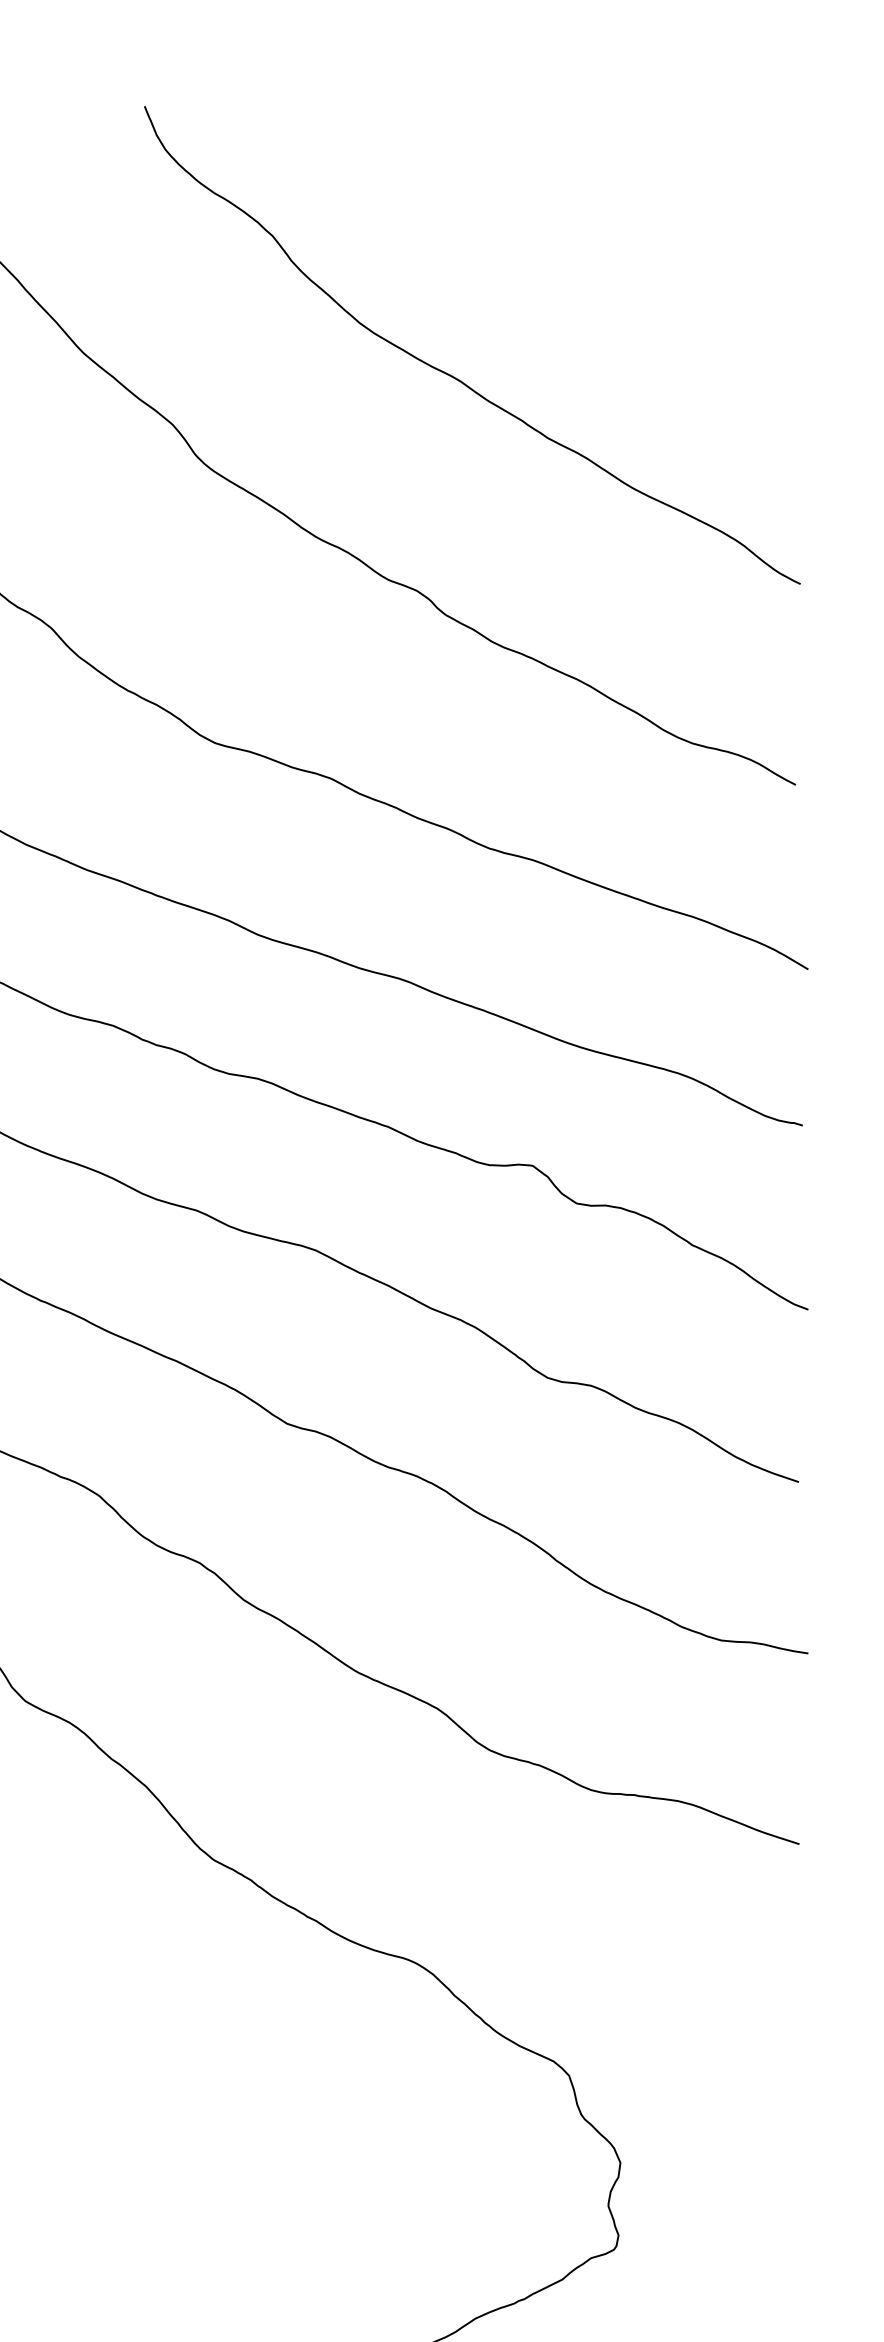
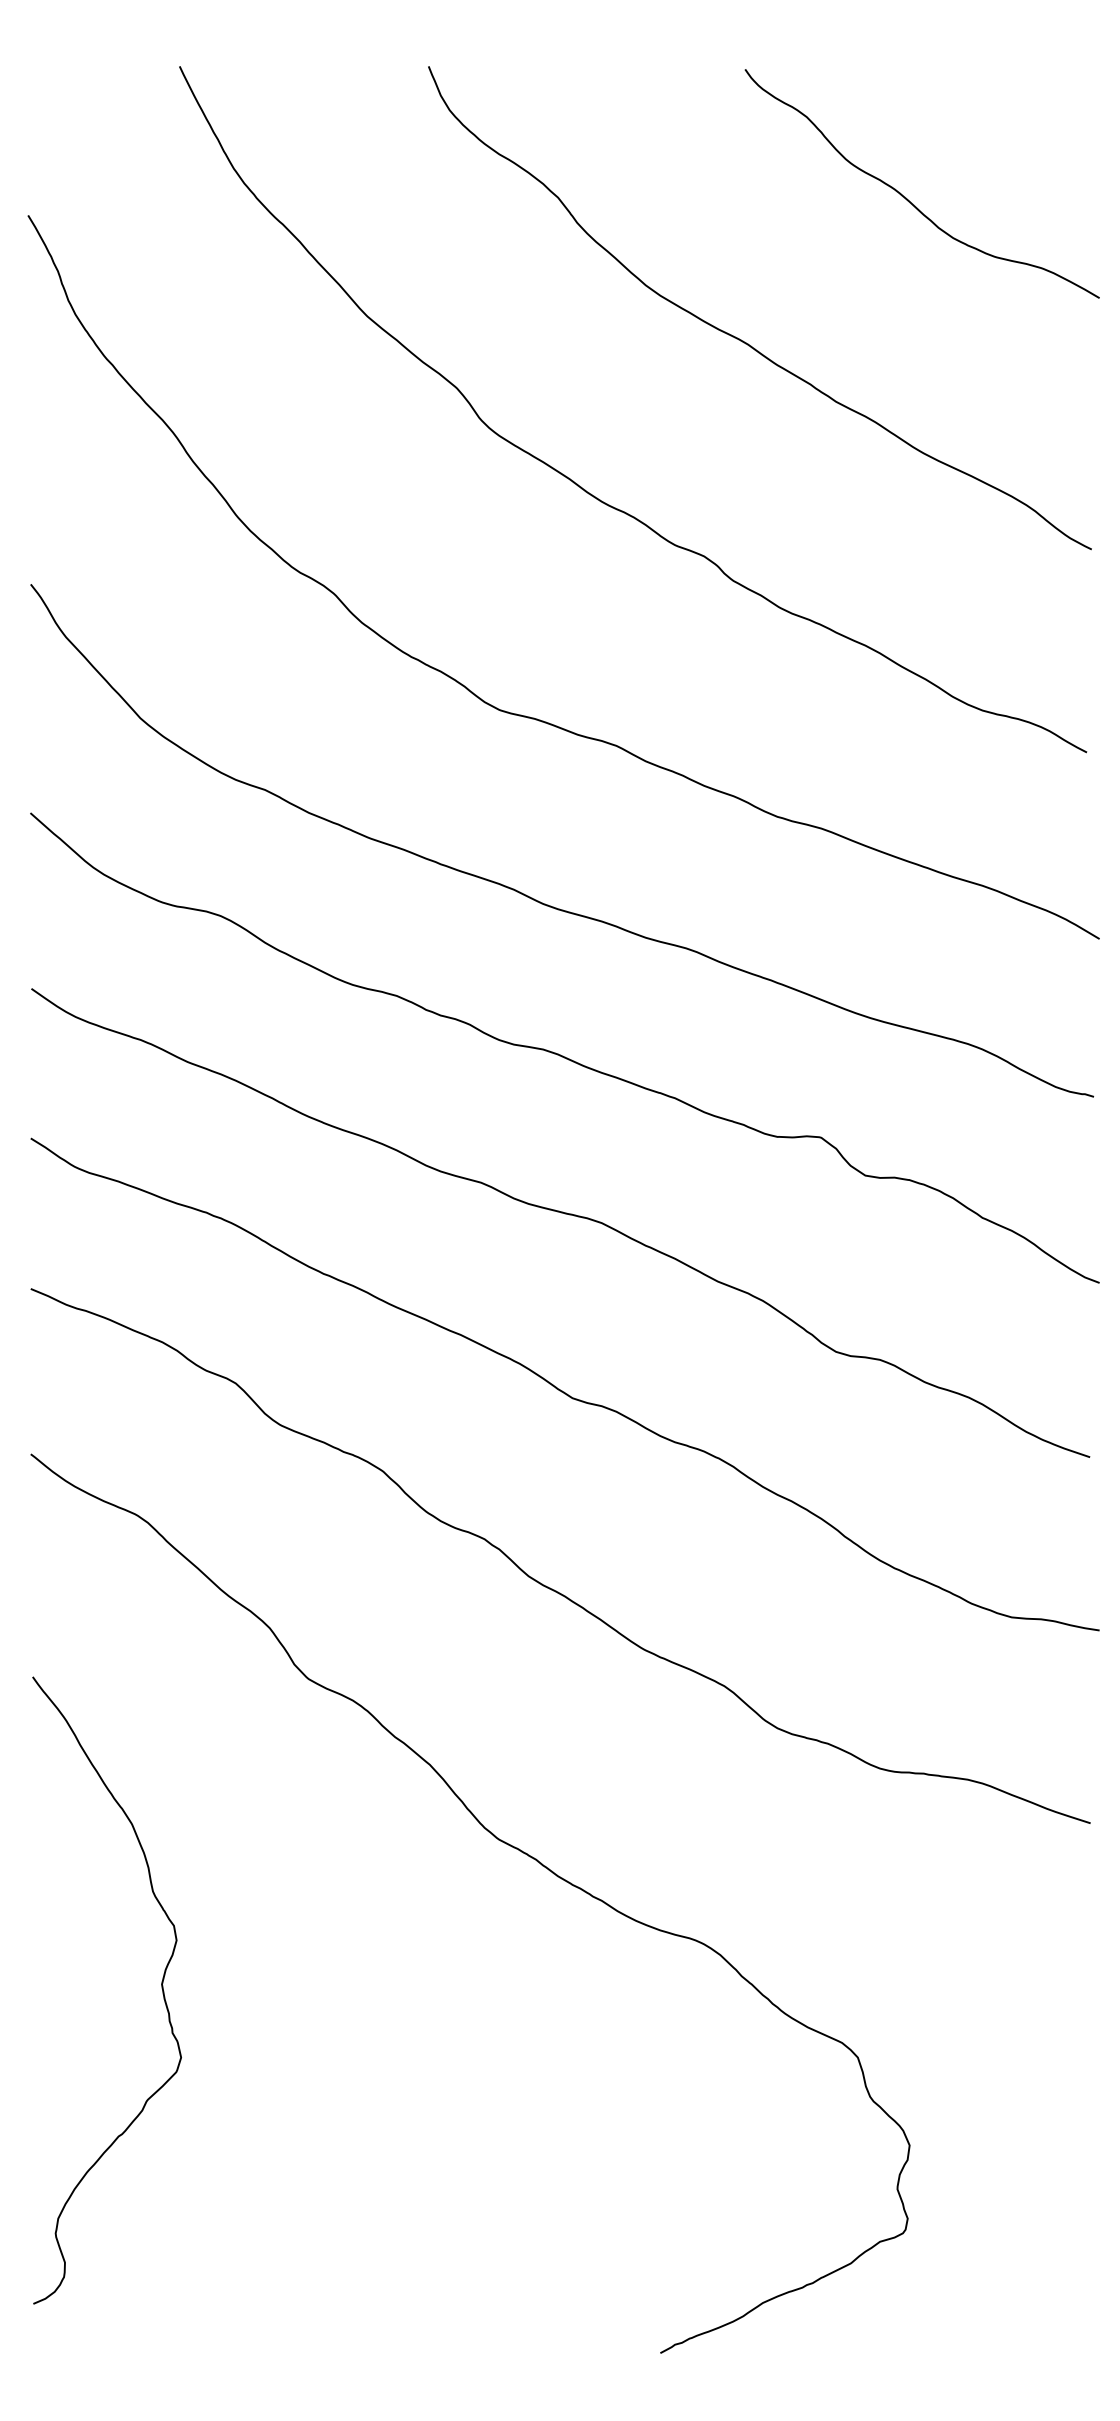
curve: (617, 235) -> (906, 197), added

